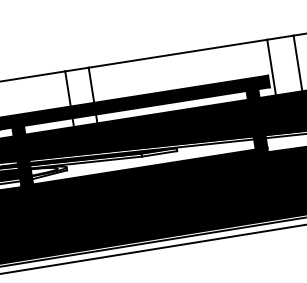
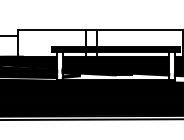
fill: (255, 119) -> (171, 66), removed
fill: (21, 156) -> (59, 66), removed

